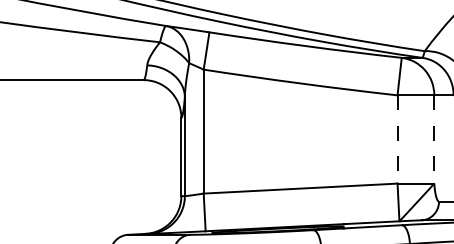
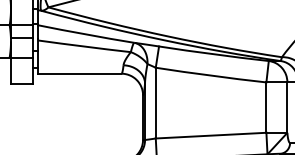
line: (397, 141) -> (266, 108), dashed -> solid
line: (434, 141) -> (287, 108), dashed -> solid

